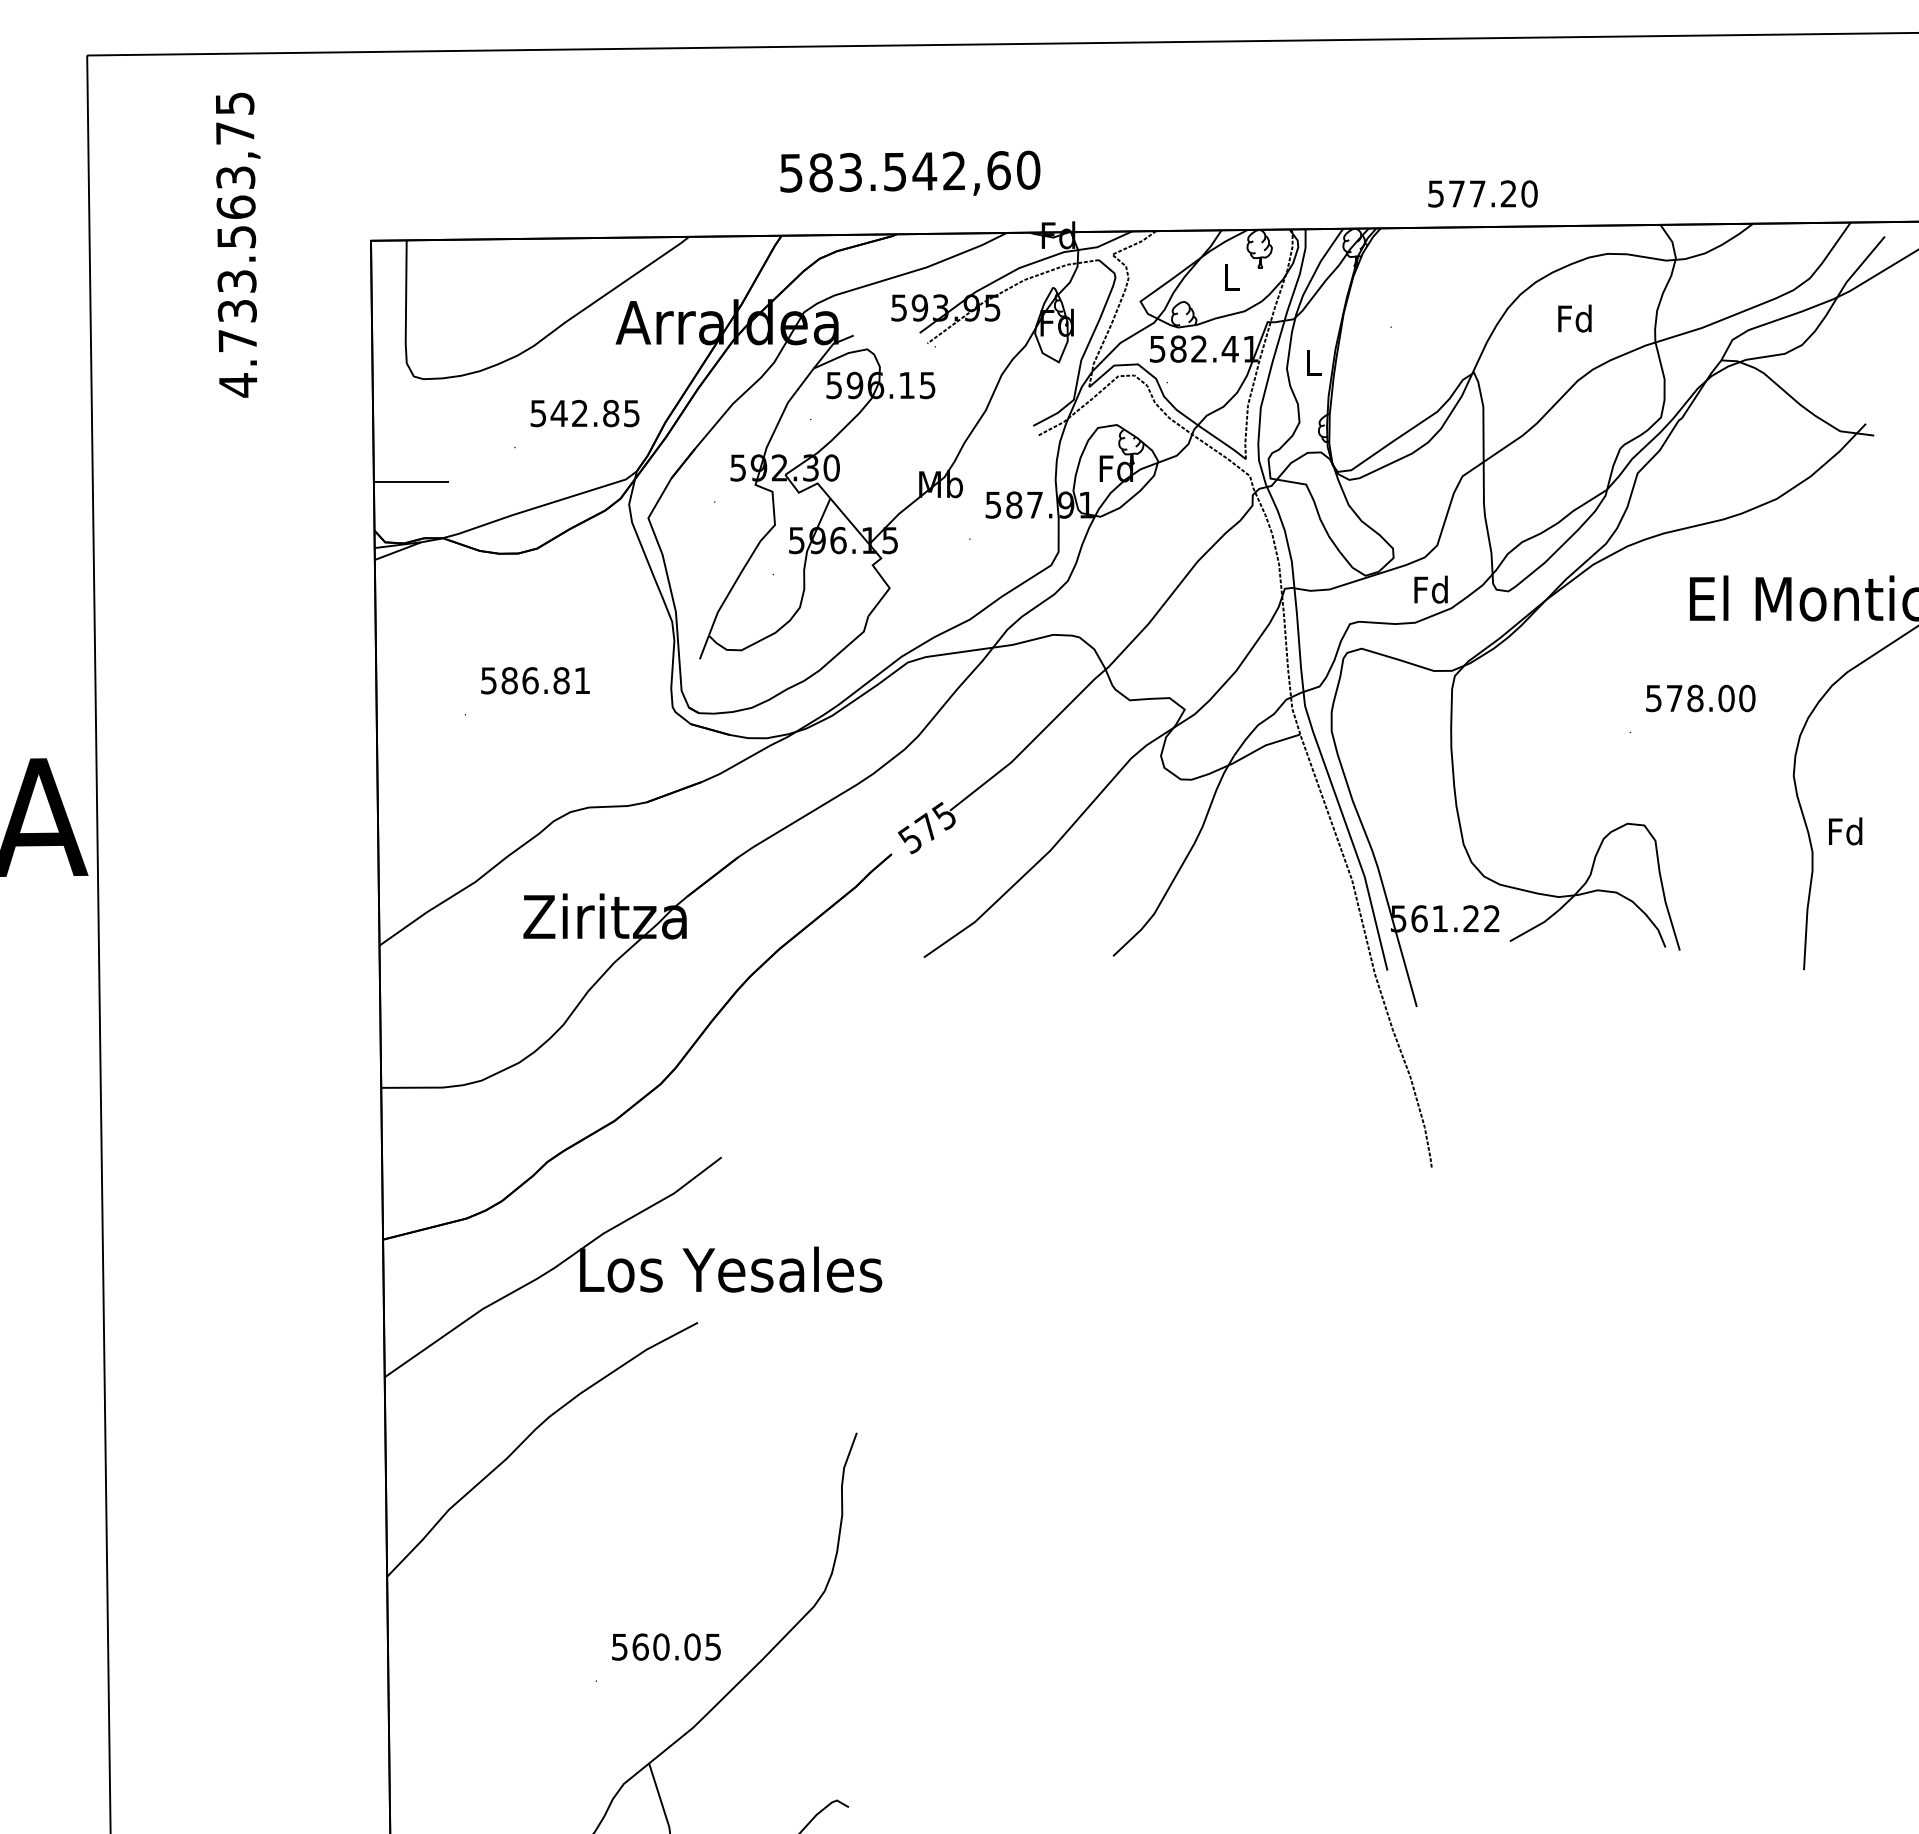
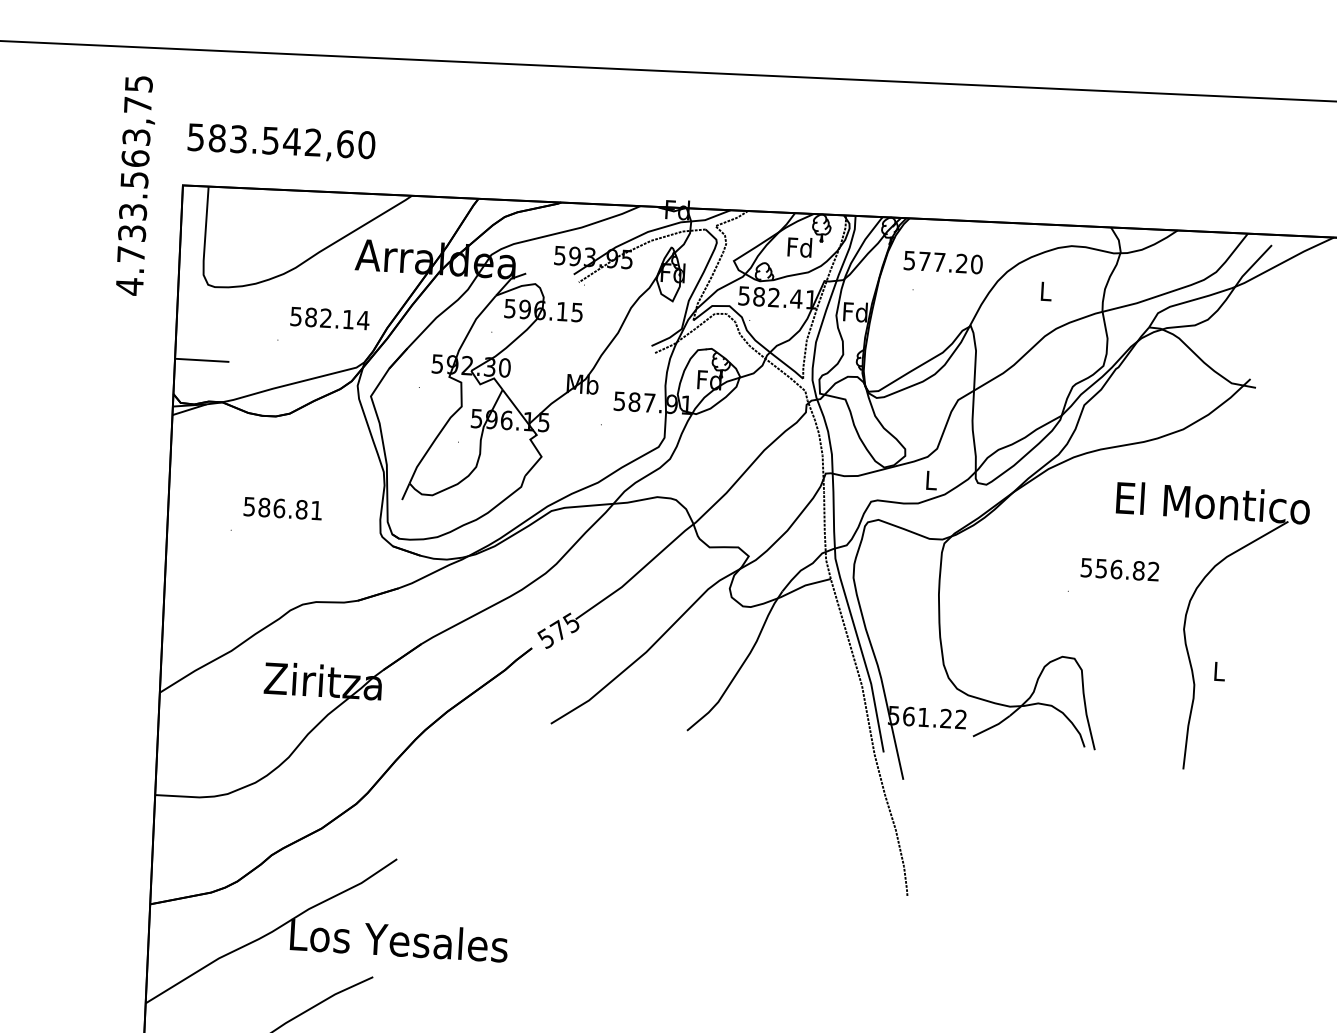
text: (910, 172) -> (281, 141), moved
text: (1482, 193) -> (943, 262), moved
text: (238, 244) -> (135, 185), moved
text: (1230, 277) -> (799, 247), L -> Fd
text: (1574, 318) -> (1045, 291), Fd -> L
text: (1312, 362) -> (855, 311), L -> Fd
text: (595, 413) -> (337, 318), 542.85 -> 582.14
text: (1430, 589) -> (930, 480), Fd -> L
text: (1710, 698) -> (1127, 570), 578.00 -> 556.82
text: (1845, 831) -> (1218, 671), Fd -> L

